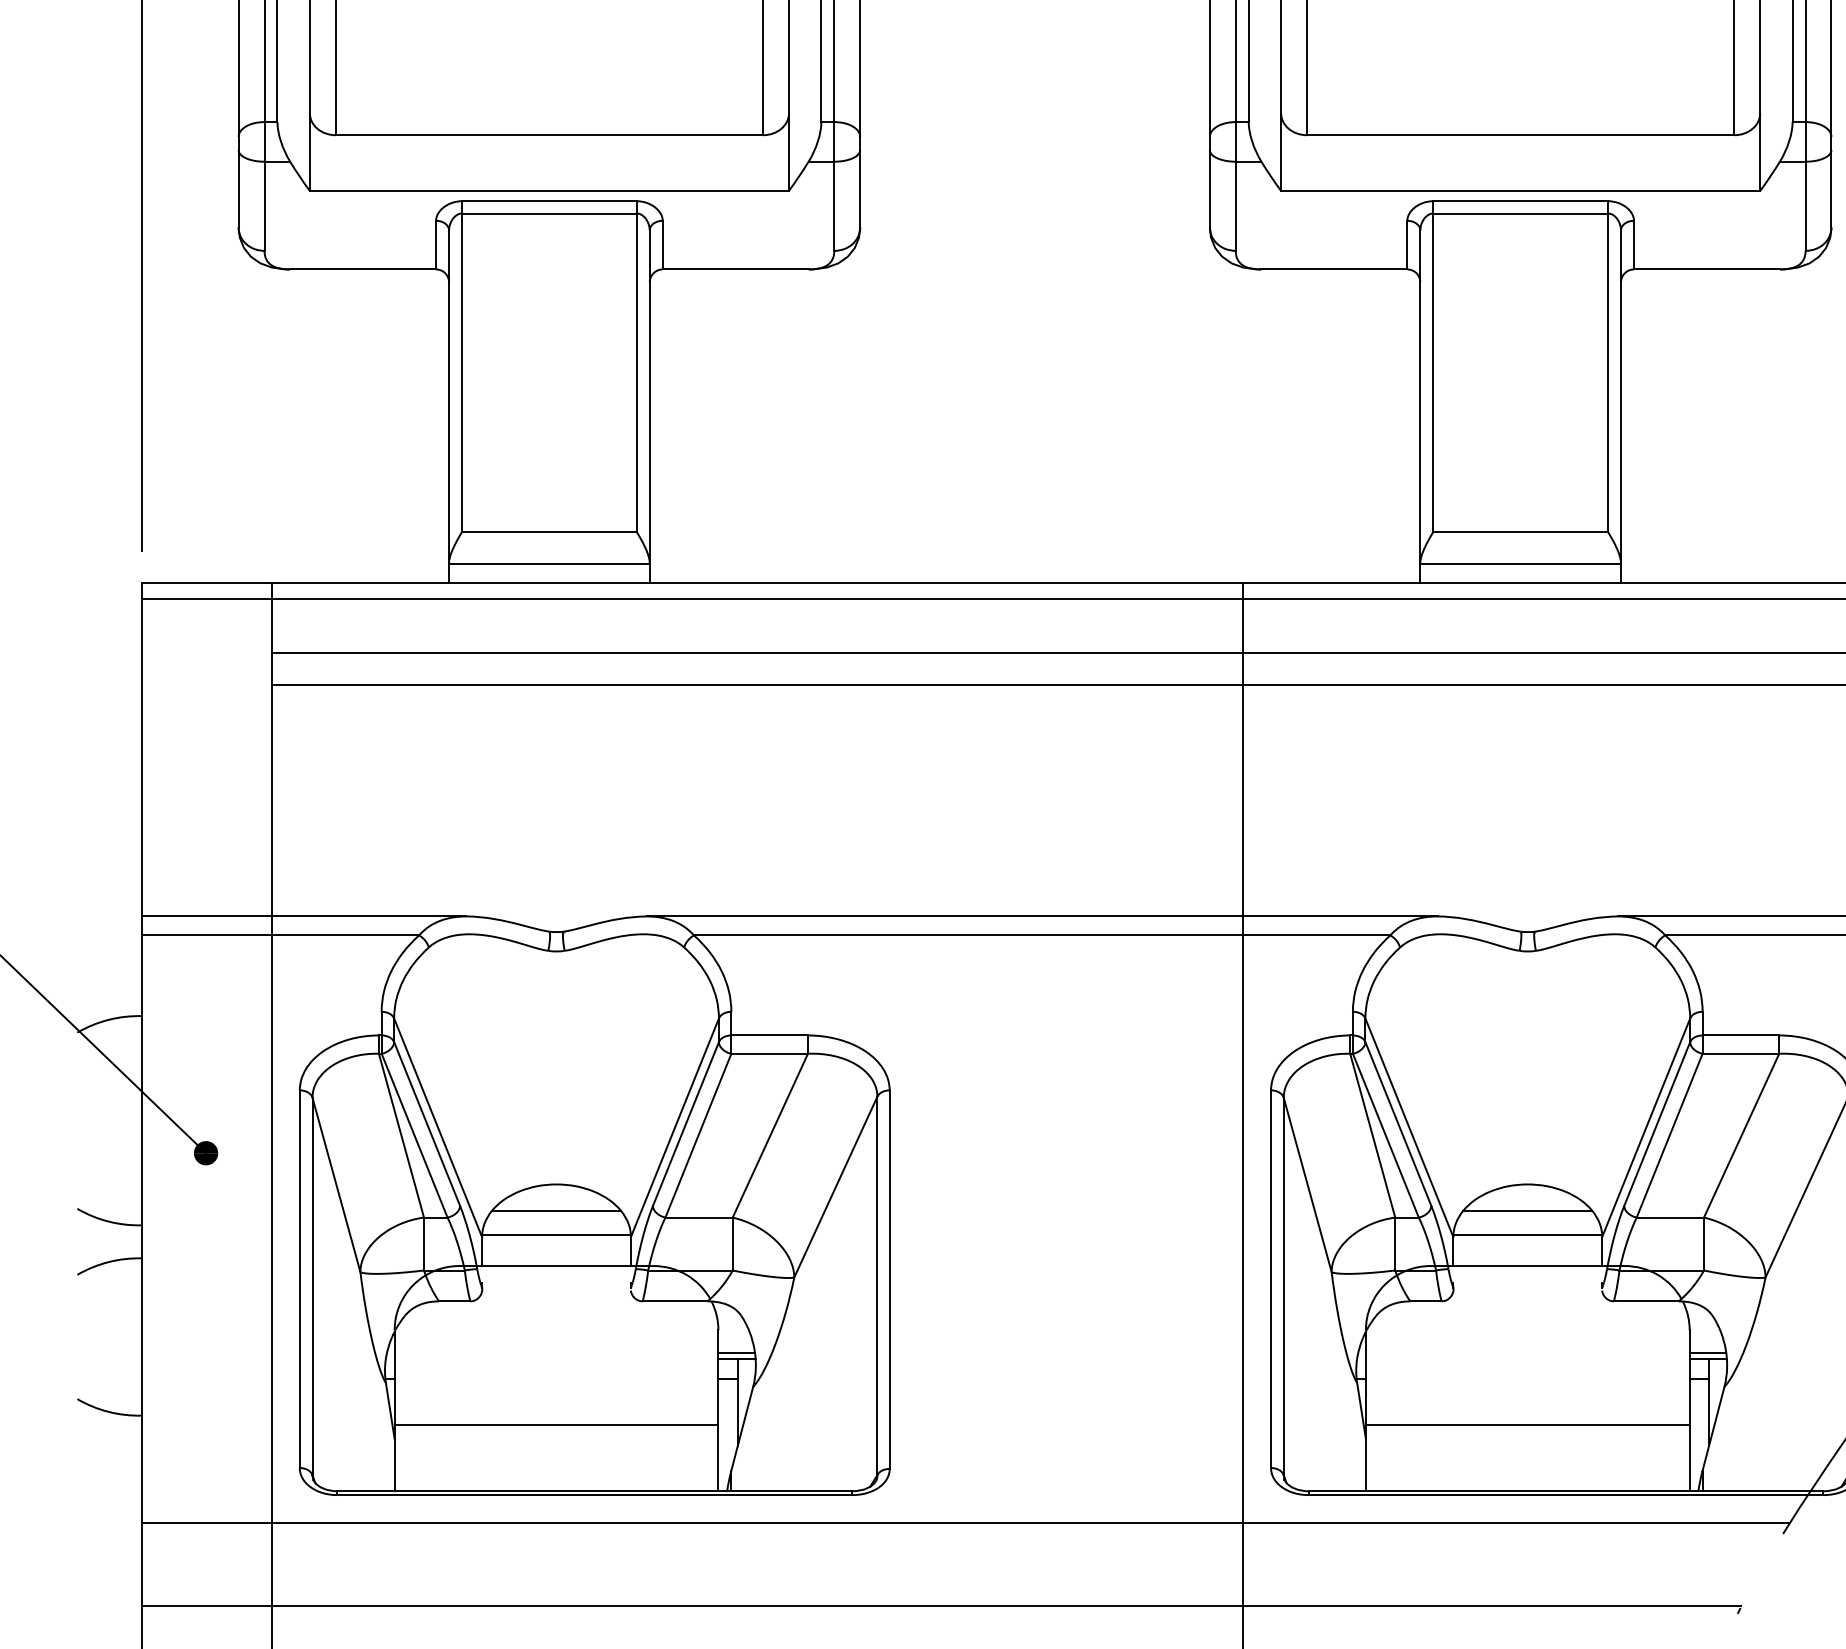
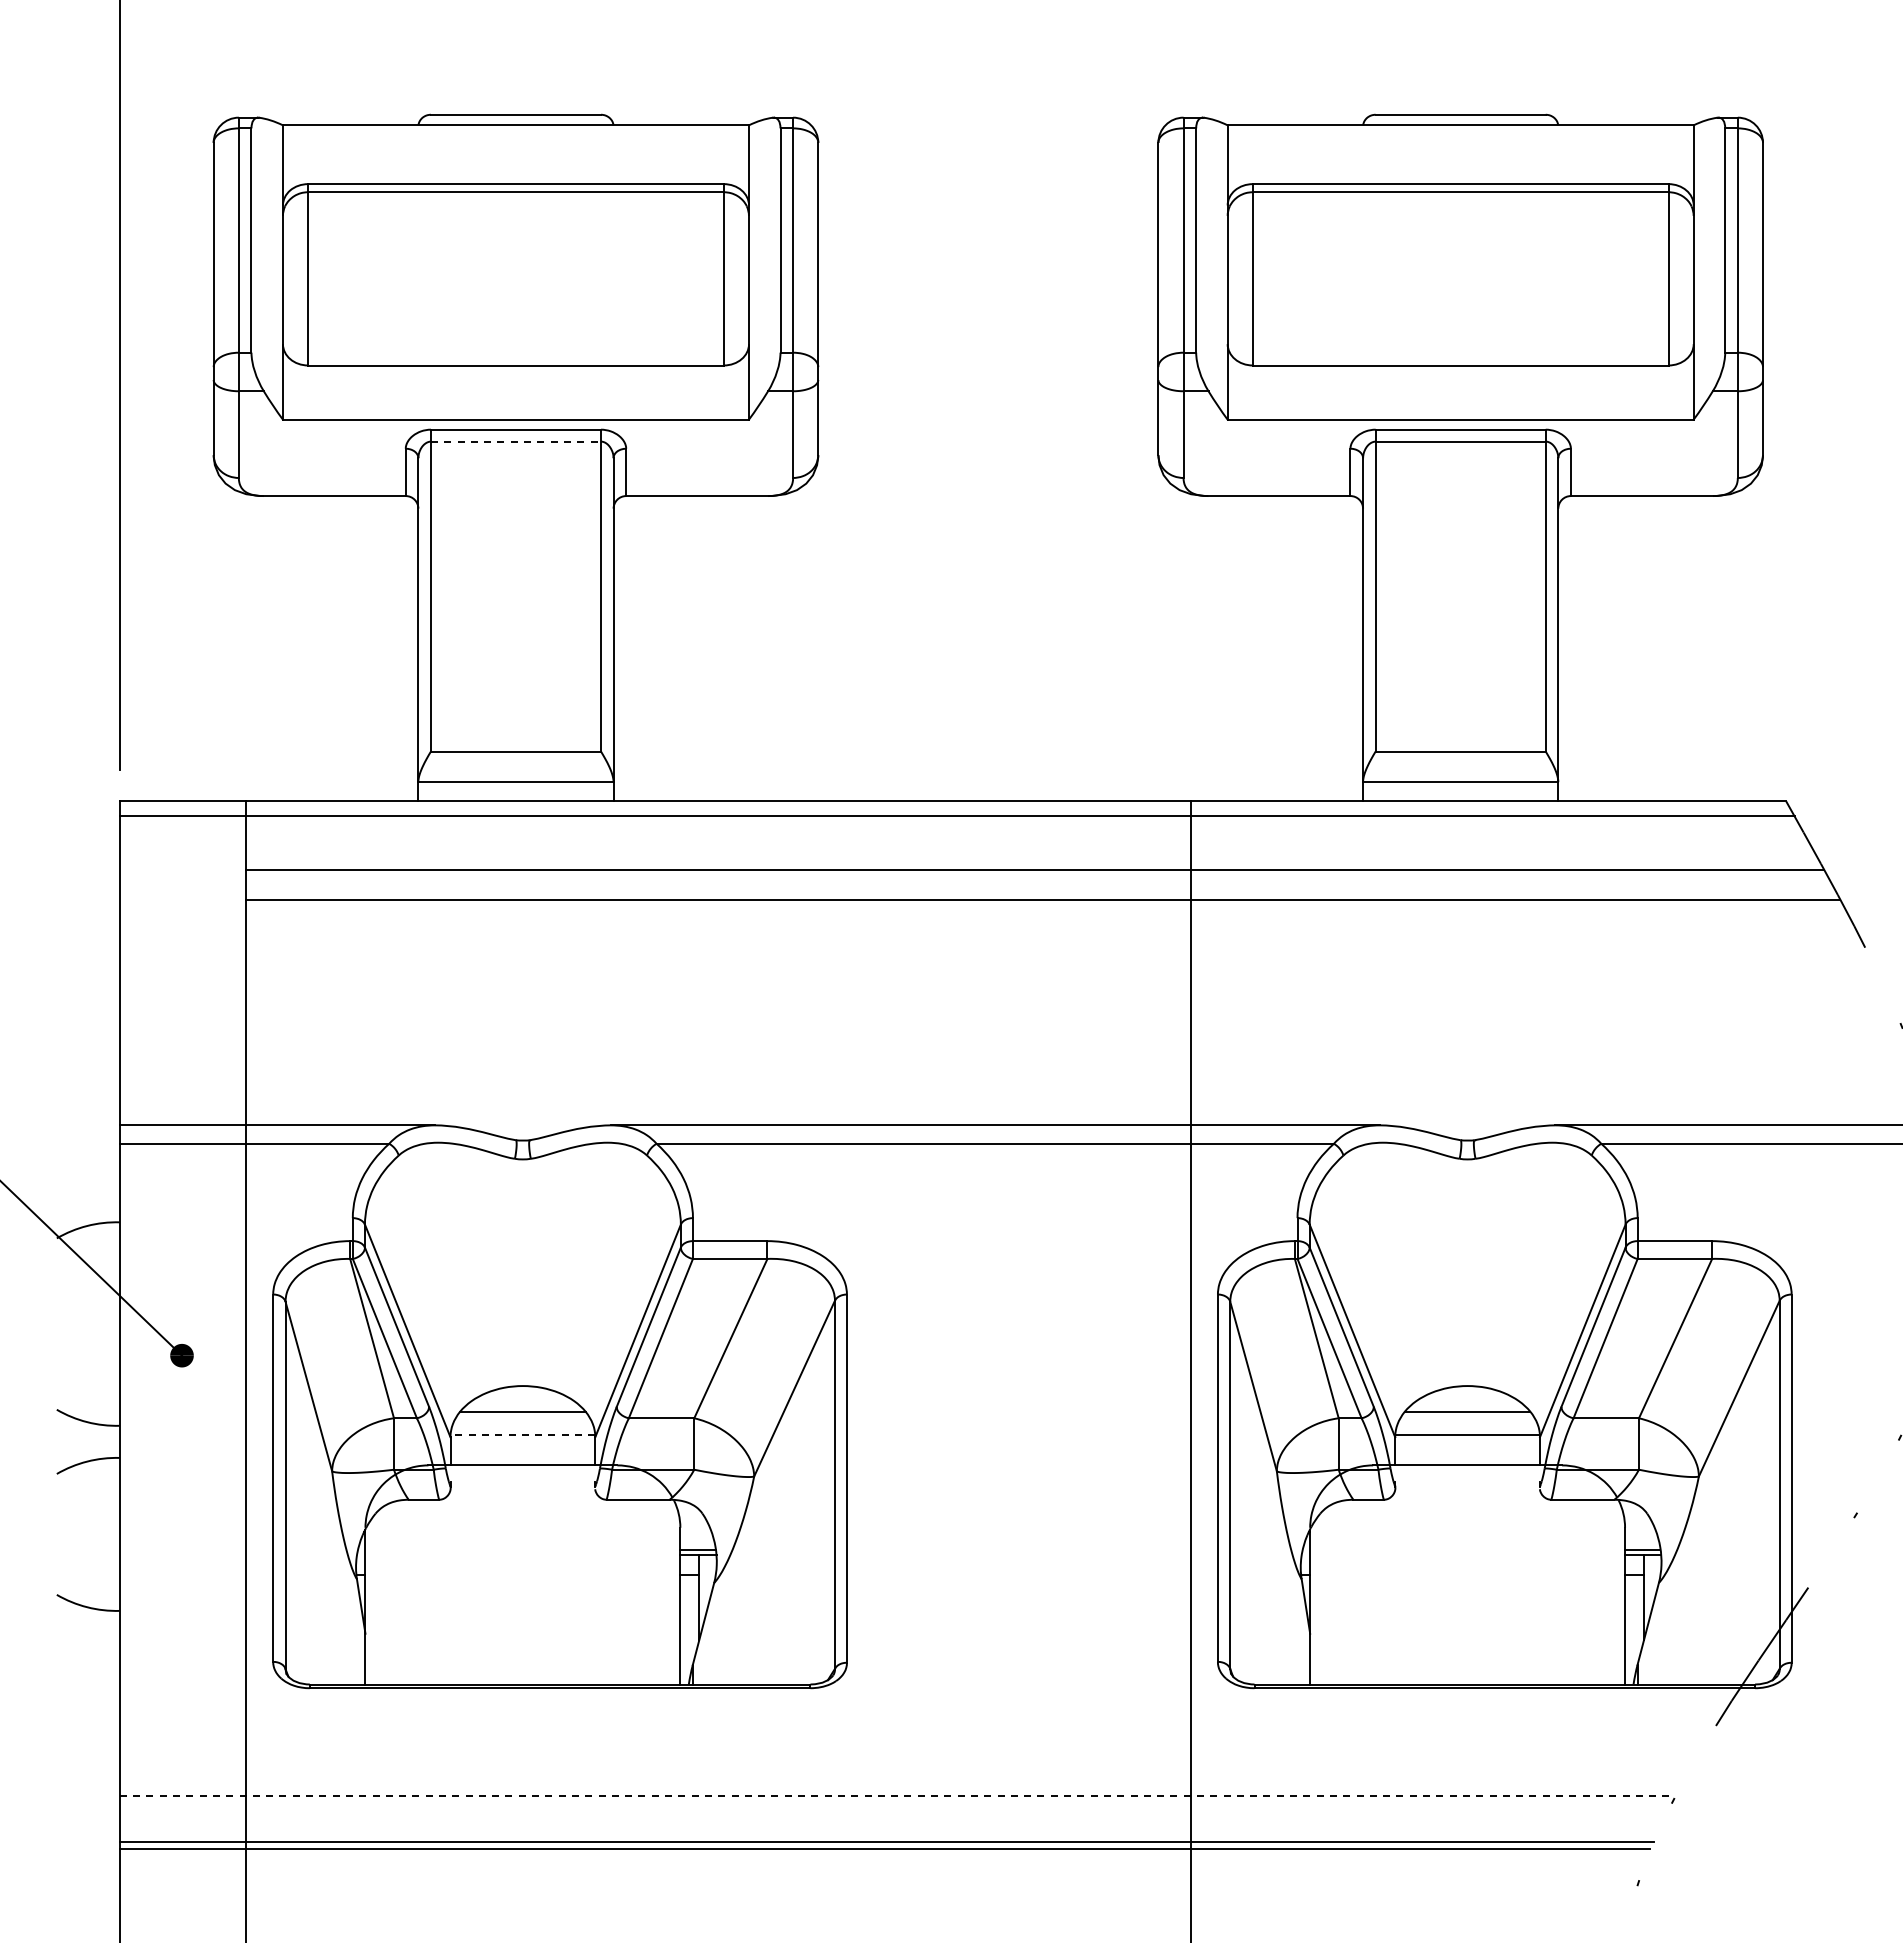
line: (549, 213) -> (516, 441), solid -> dashed
line: (556, 1234) -> (522, 1434), solid -> dashed
line: (556, 1425) -> (522, 1620), removed
line: (1527, 1425) -> (1467, 1620), removed
line: (965, 1522) -> (920, 1714), removed
line: (941, 1606) -> (897, 1796), solid -> dashed

